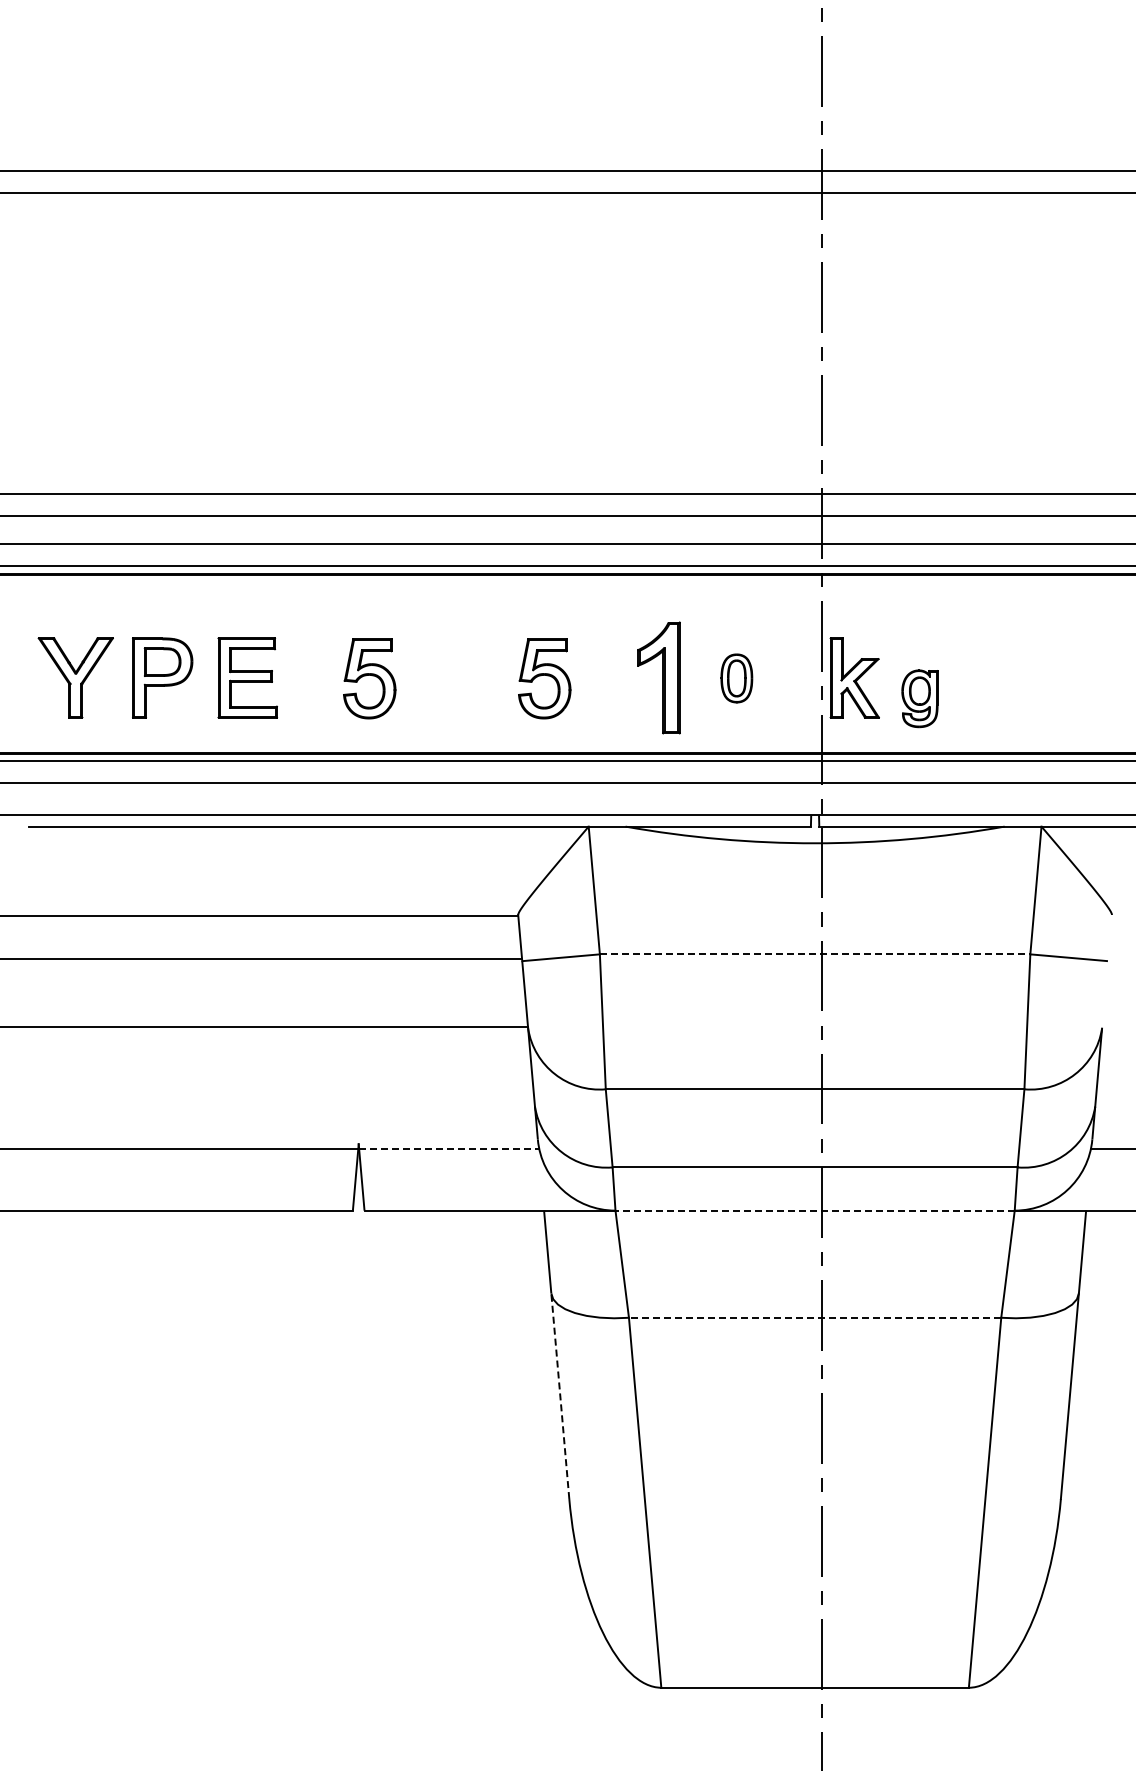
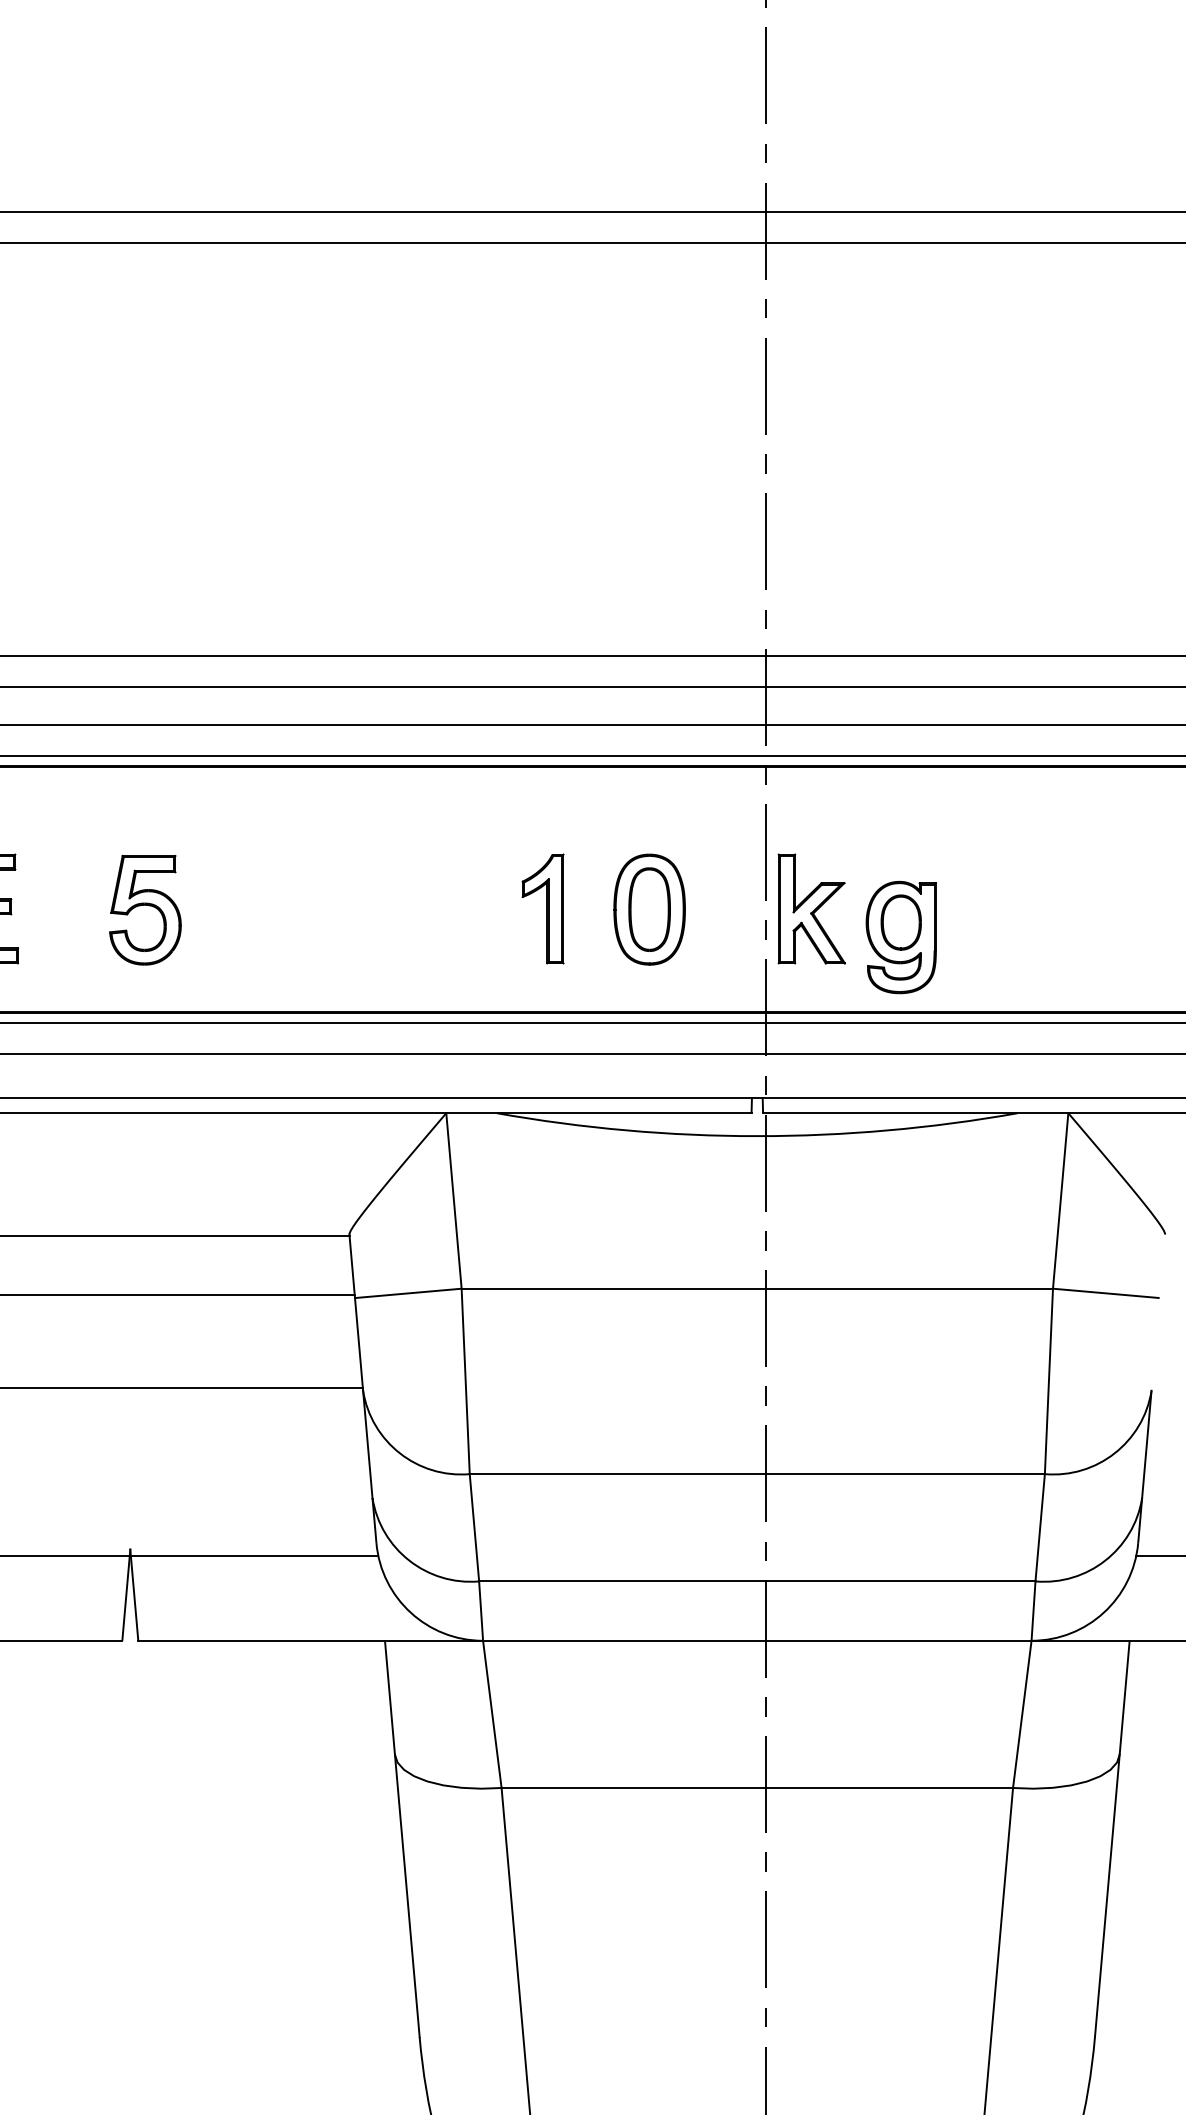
part: (659, 677) -> (543, 908), size x0.71
part: (544, 678) -> (385, 909), removed
part: (736, 678) -> (649, 909), size x1.67
part: (919, 698) -> (900, 937), size x1.43
line: (815, 954) -> (757, 1288), dashed -> solid
line: (449, 1148) -> (255, 1555), dashed -> solid
line: (815, 1210) -> (757, 1640), dashed -> solid
line: (814, 1317) -> (756, 1787), dashed -> solid
line: (560, 1395) -> (407, 1894), dashed -> solid

